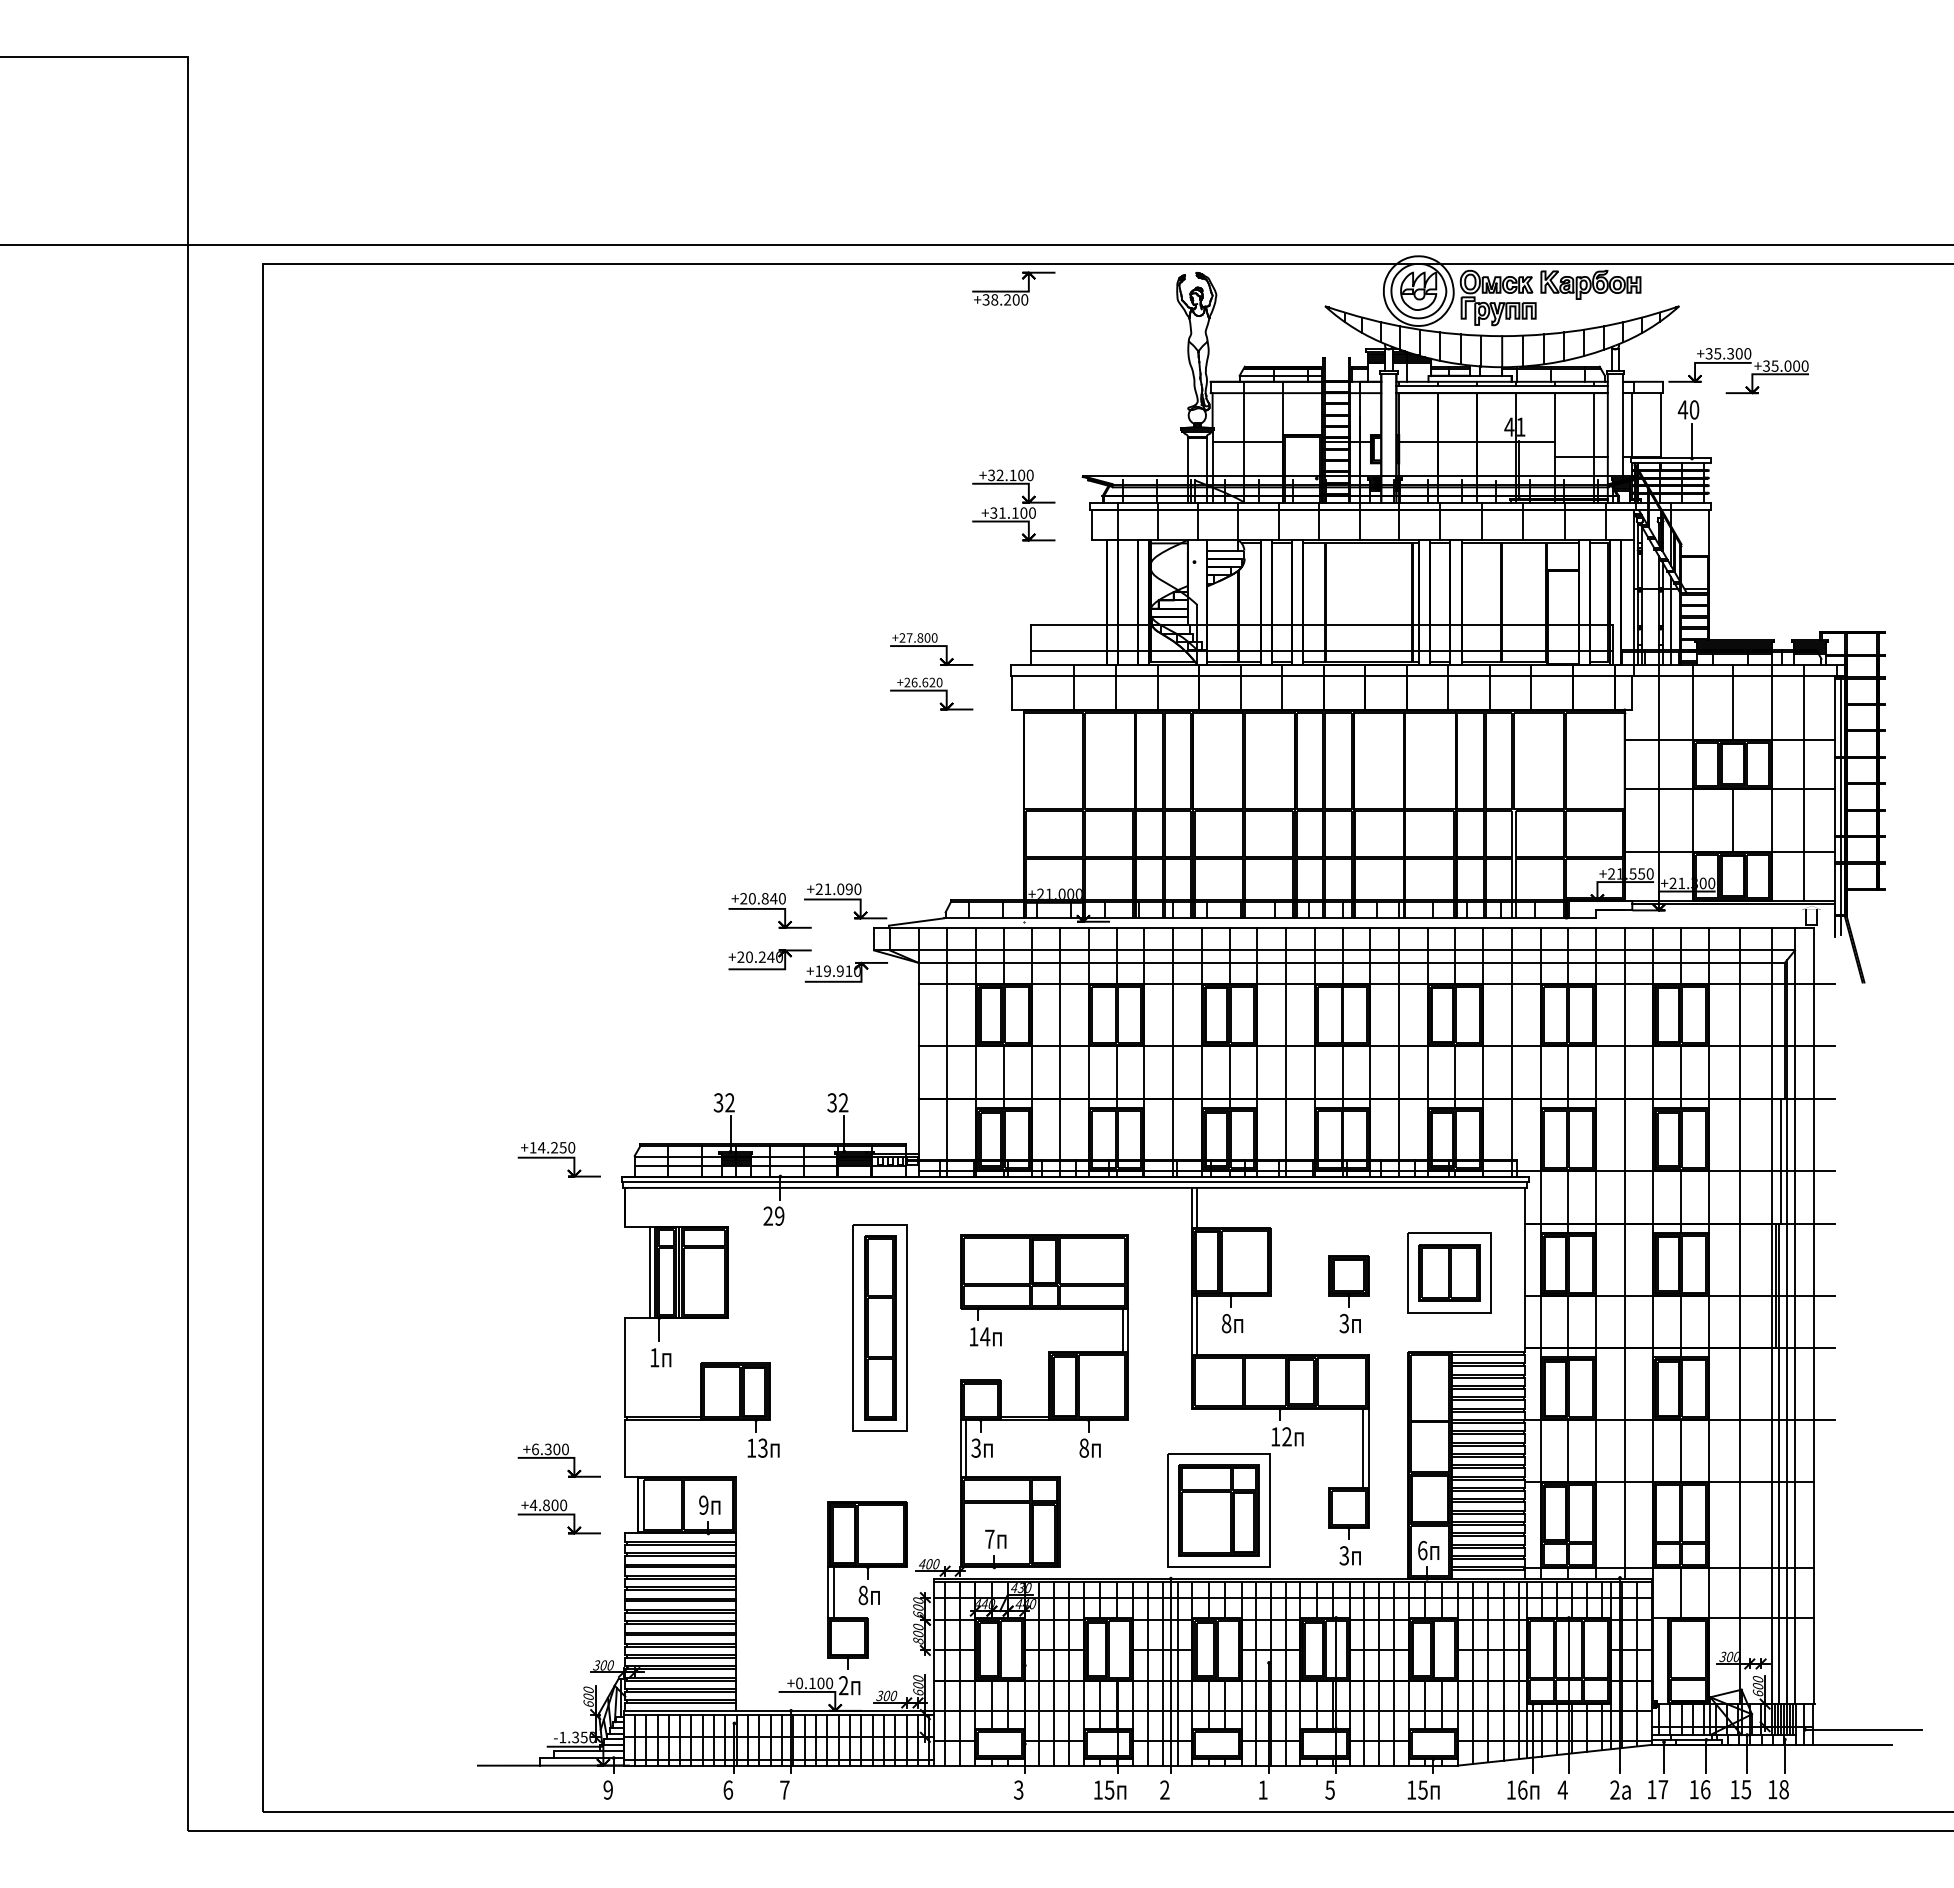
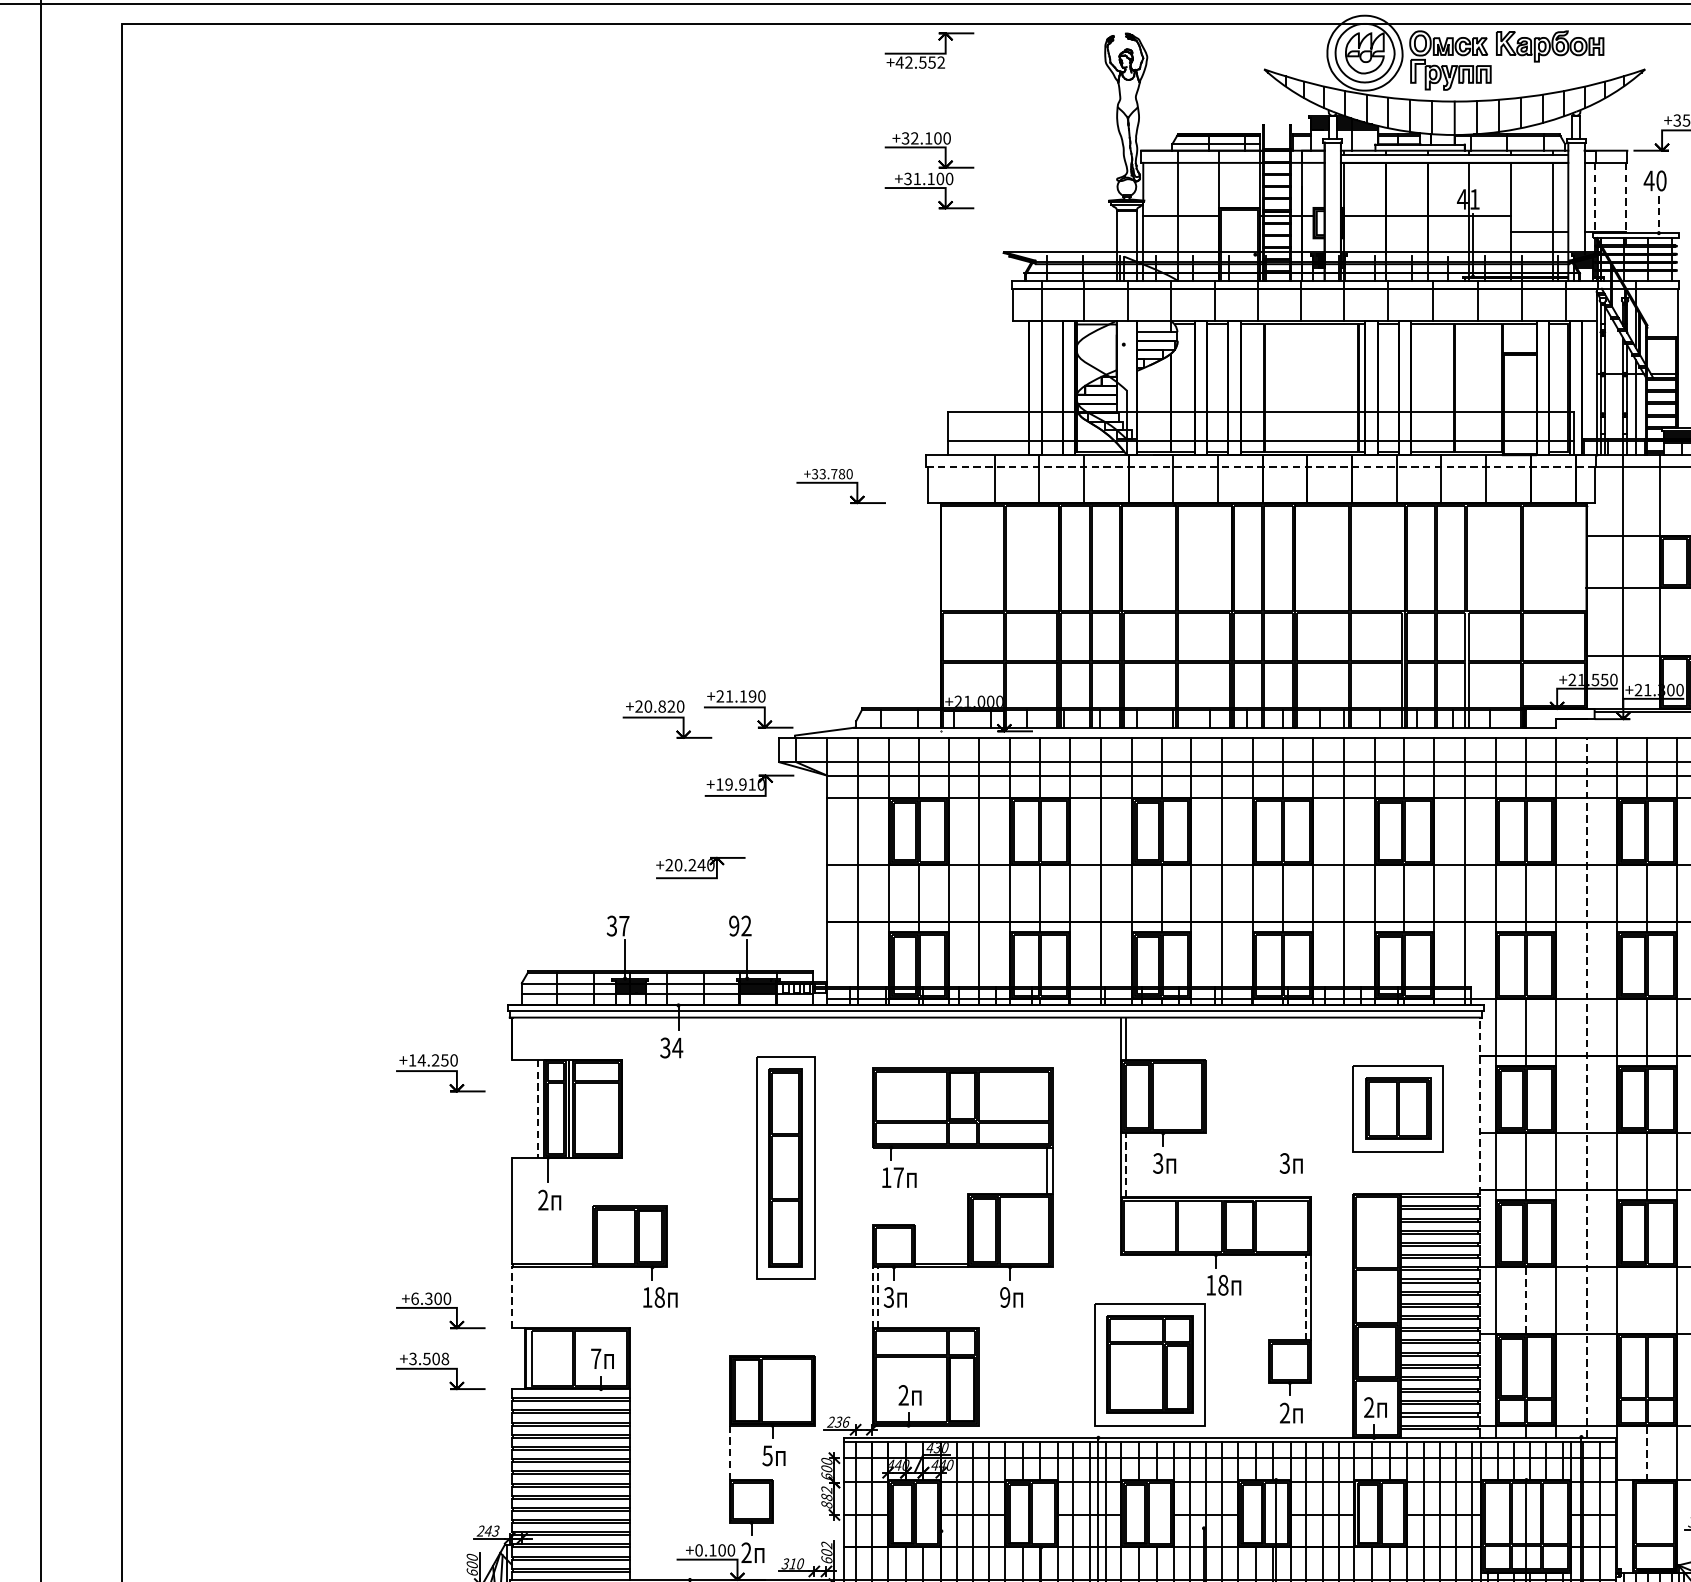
text: (1005, 299) -> (920, 62), +38.200 -> +42.552
line: (1632, 425) -> (1594, 197), solid -> dashed
line: (1661, 425) -> (1626, 197), solid -> dashed
line: (1692, 441) -> (1659, 214), solid -> dashed
part: (1013, 505) -> (929, 170), moved
part: (931, 649) -> (840, 438), removed
line: (1322, 676) -> (1261, 467), solid -> dashed
text: (919, 682) -> (828, 474), +26.620 -> +33.780
text: (840, 889) -> (743, 696), +21.090 -> +21.190
text: (773, 898) -> (671, 706), +20.840 -> +20.820
part: (769, 959) -> (700, 867), moved
text: (729, 1102) -> (623, 925), 32 -> 37
text: (831, 1102) -> (733, 925), 32 -> 92
part: (558, 1159) -> (439, 1073), moved
text: (773, 1215) -> (671, 1047), 29 -> 34
line: (1624, 1252) -> (1586, 1087), solid -> dashed
line: (1525, 1269) -> (1479, 1105), solid -> dashed
line: (649, 1273) -> (537, 1109), solid -> dashed
part: (1348, 1281) -> (1289, 1118), removed
text: (1226, 1323) -> (1158, 1163), 8 -> 3
line: (1196, 1325) -> (1125, 1165), solid -> dashed
text: (985, 1336) -> (899, 1177), 14 -> 17
text: (654, 1357) -> (543, 1199), 1 -> 2
text: (1286, 1436) -> (1222, 1284), 12 -> 18
line: (625, 1447) -> (511, 1296), solid -> dashed
text: (762, 1447) -> (659, 1296), 13 -> 18
line: (960, 1447) -> (872, 1296), solid -> dashed
line: (966, 1447) -> (878, 1296), solid -> dashed
text: (1083, 1447) -> (1004, 1296), 8 -> 9
line: (1363, 1448) -> (1305, 1297), solid -> dashed
line: (1568, 1451) -> (1526, 1301), solid -> dashed
line: (1681, 1451) -> (1647, 1301), removed
text: (703, 1504) -> (595, 1358), 9 -> 7
text: (548, 1505) -> (429, 1359), +4.800 -> +3.508
text: (989, 1538) -> (903, 1394), 7 -> 2
text: (1422, 1550) -> (1369, 1407), 6 -> 2
text: (1344, 1555) -> (1285, 1412), 3 -> 2
text: (929, 1564) -> (838, 1422), 400 -> 236
line: (828, 1592) -> (730, 1452), solid -> dashed
line: (833, 1592) -> (735, 1452), removed
line: (1681, 1593) -> (1647, 1453), solid -> dashed
text: (863, 1595) -> (767, 1455), 8 -> 5
text: (918, 1630) -> (827, 1493), 800 -> 882
text: (602, 1665) -> (487, 1531), 300 -> 243
text: (918, 1678) -> (827, 1545), 600 -> 602
text: (886, 1695) -> (792, 1563), 300 -> 310

